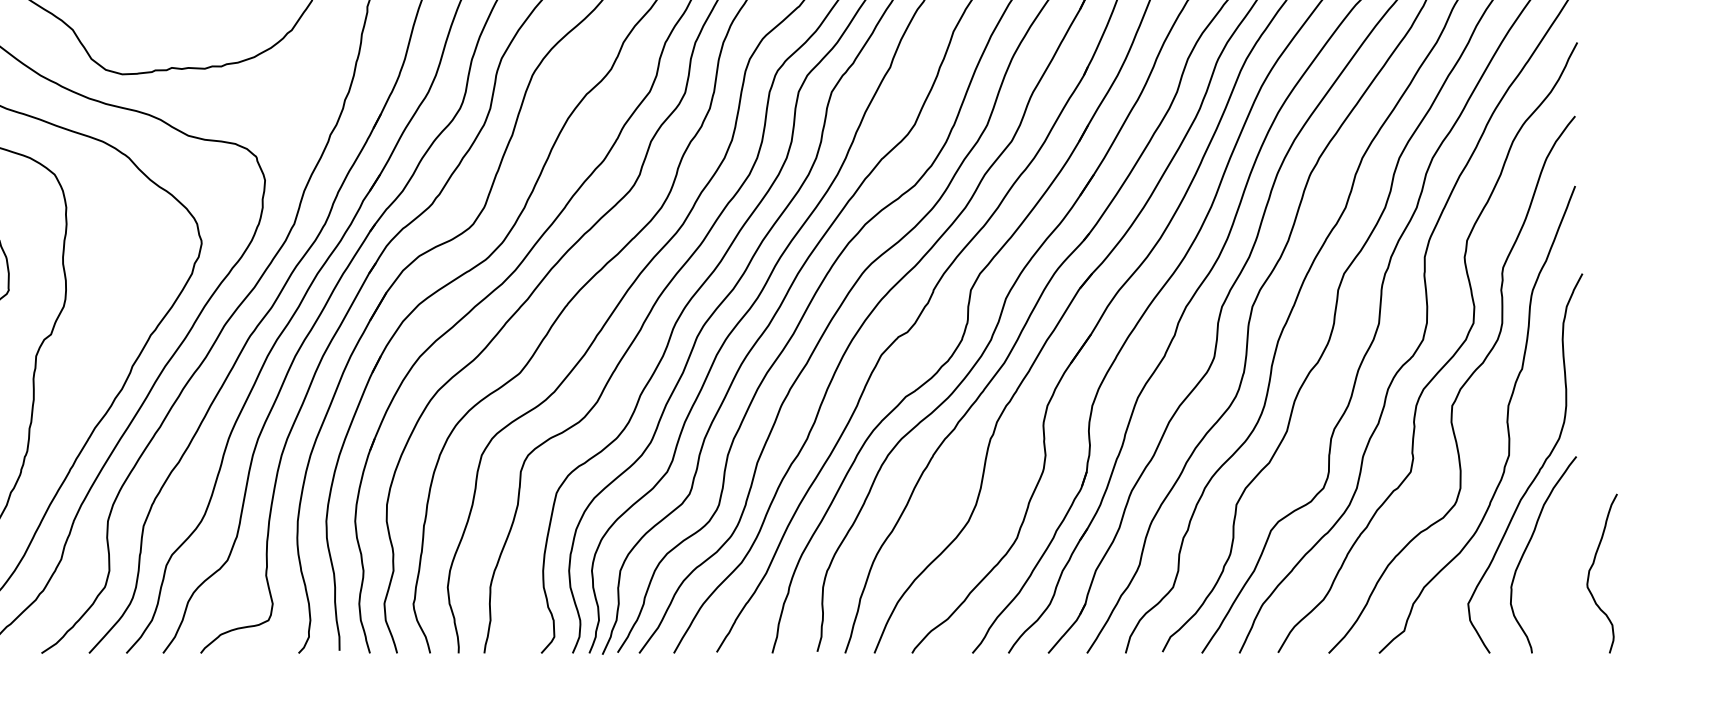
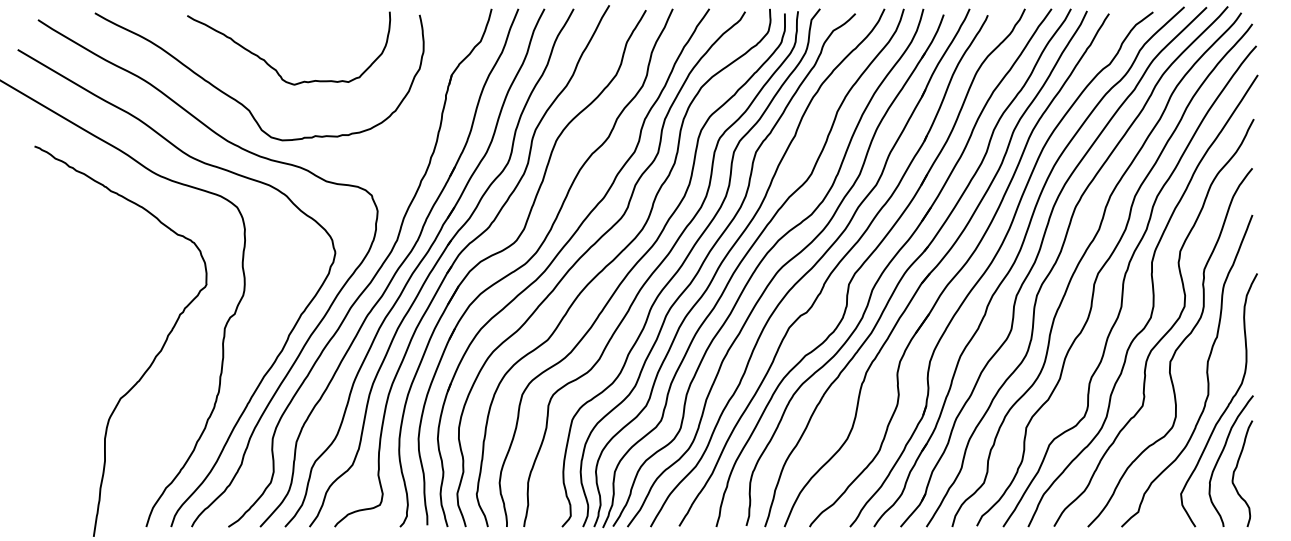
curve: (1593, 567) -> (1236, 469), moved

